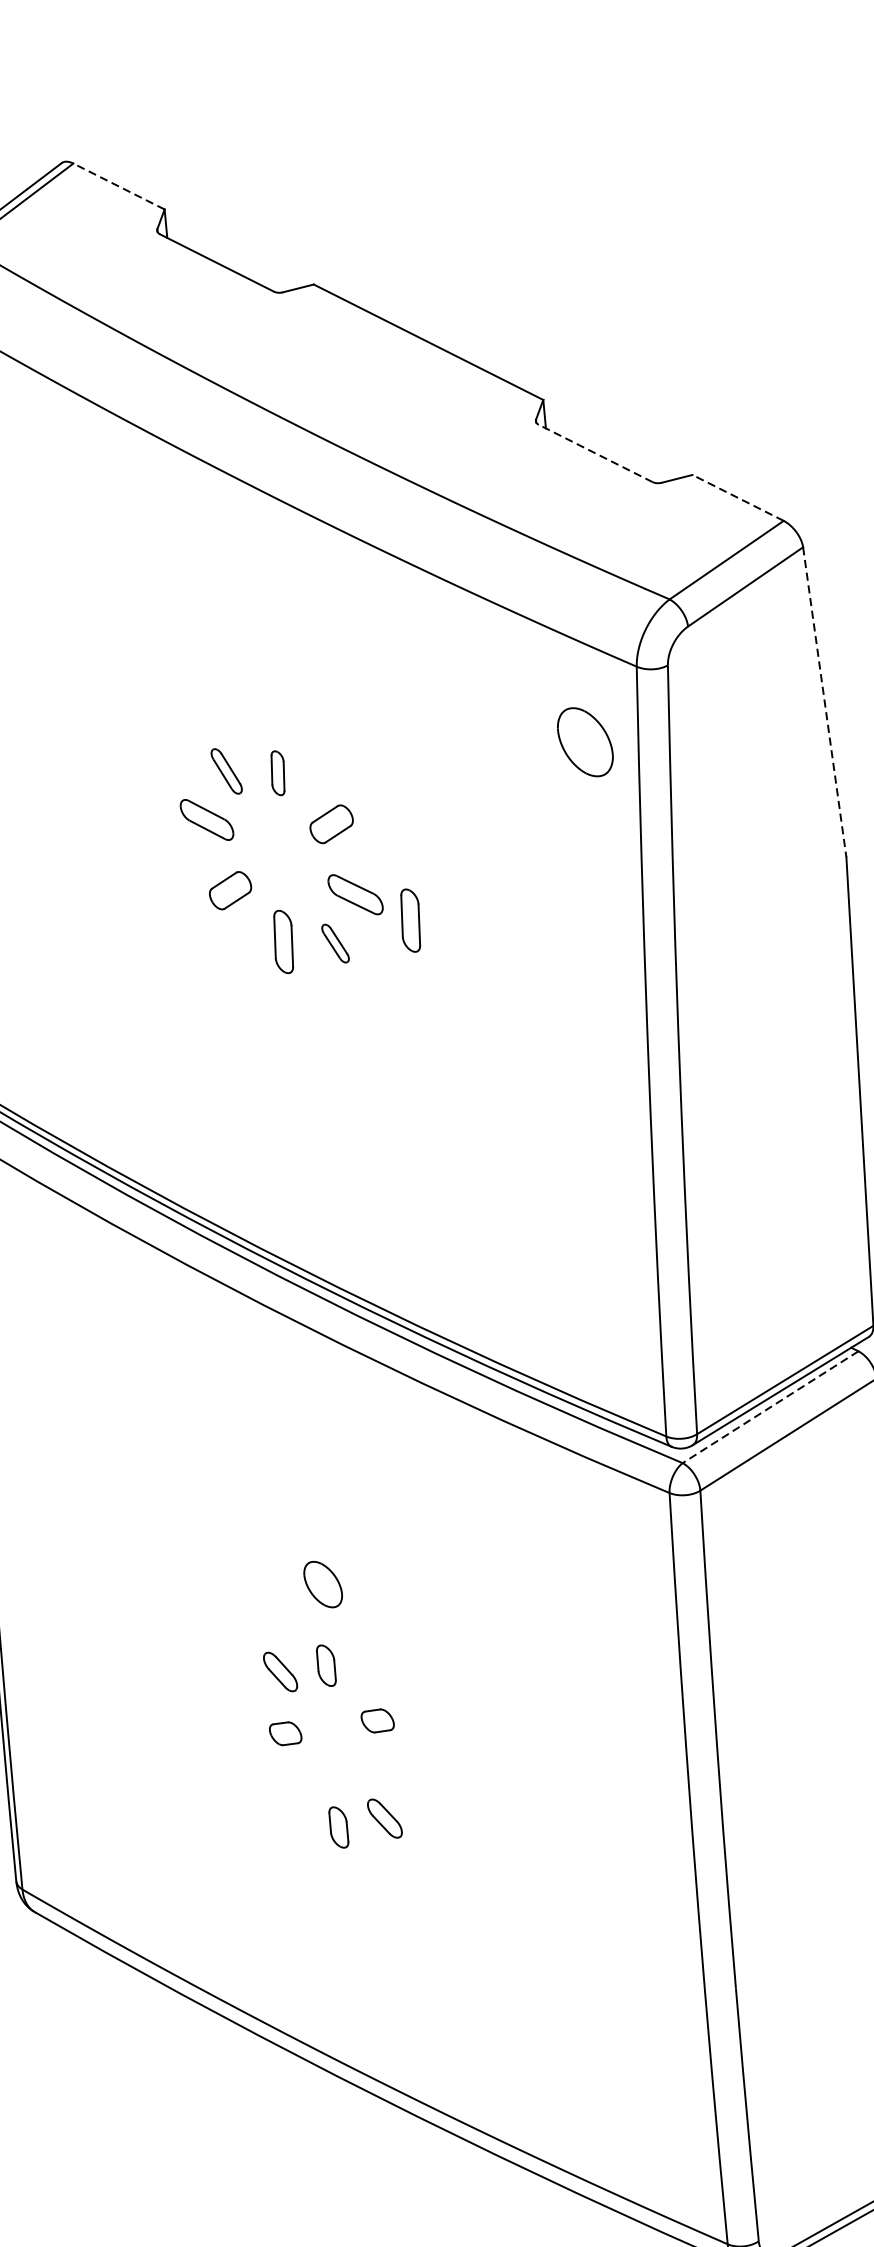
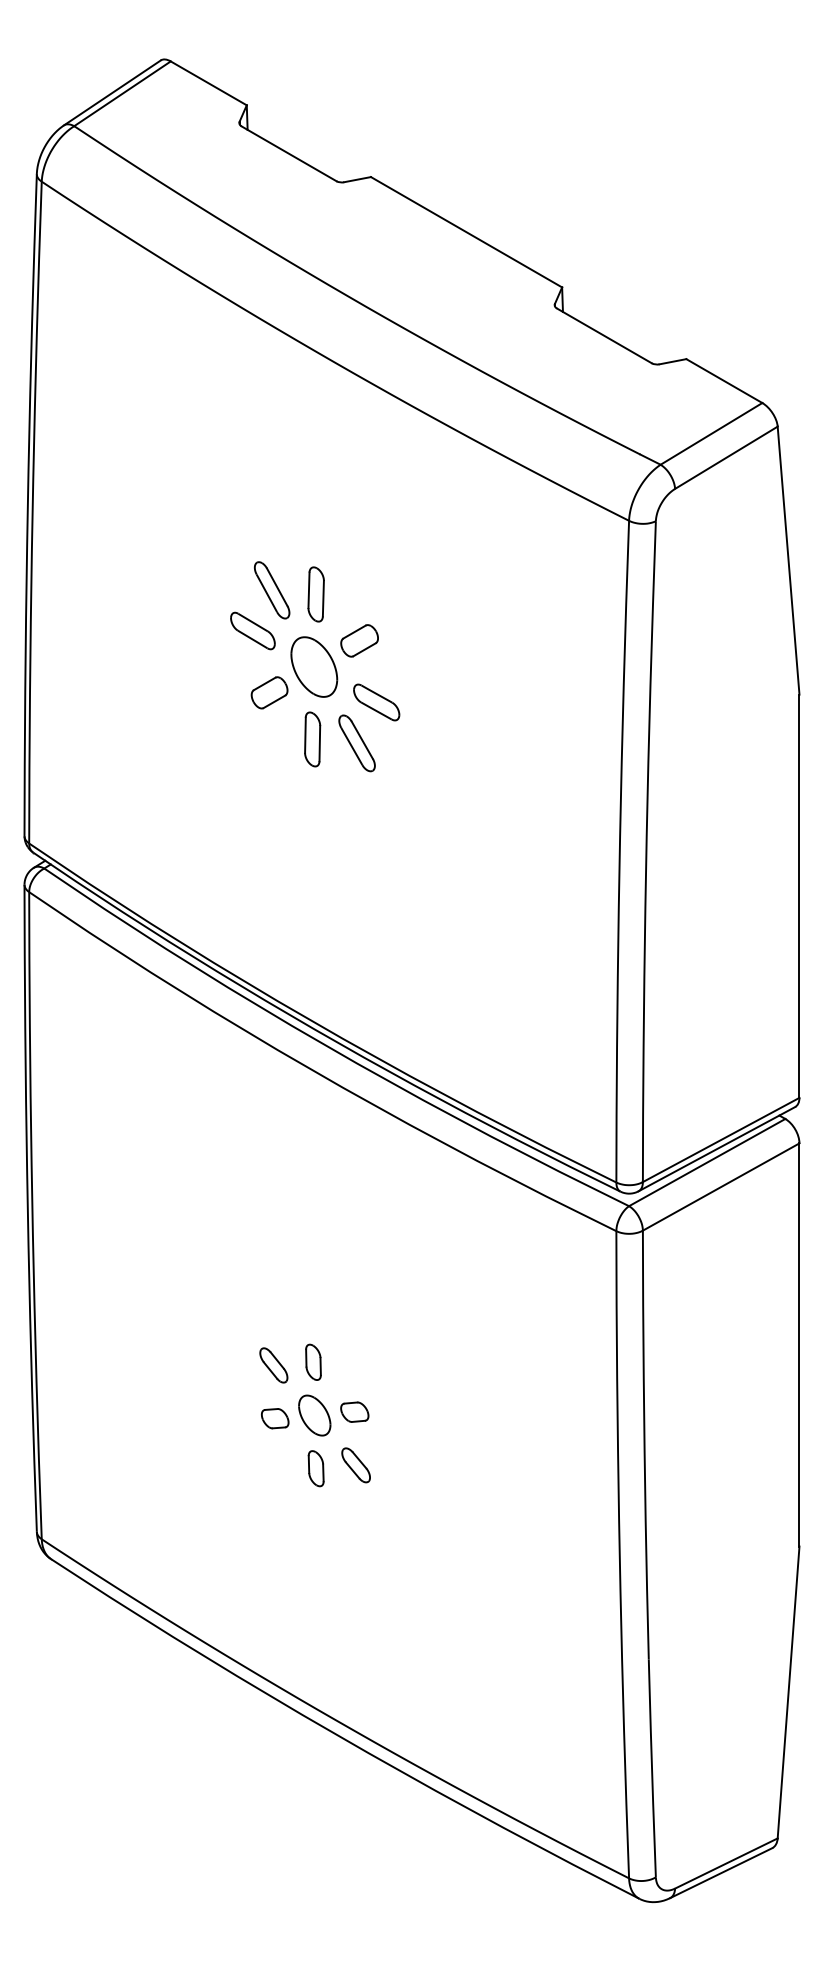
line: (118, 186) -> (208, 83), dashed -> solid
line: (595, 452) -> (604, 335), dashed -> solid
line: (738, 498) -> (724, 381), dashed -> solid
line: (824, 703) -> (788, 561), dashed -> solid
part: (585, 741) -> (314, 666), moved
part: (227, 771) -> (272, 590), size x1.43
part: (277, 773) -> (315, 594), size x1.43
part: (410, 920) -> (422, 727), removed
part: (334, 943) -> (356, 743), size x1.67
line: (769, 1407) -> (706, 1162), dashed -> solid
part: (322, 1584) -> (314, 1415), moved
part: (384, 1818) -> (355, 1465), moved
part: (338, 1827) -> (315, 1468), moved

